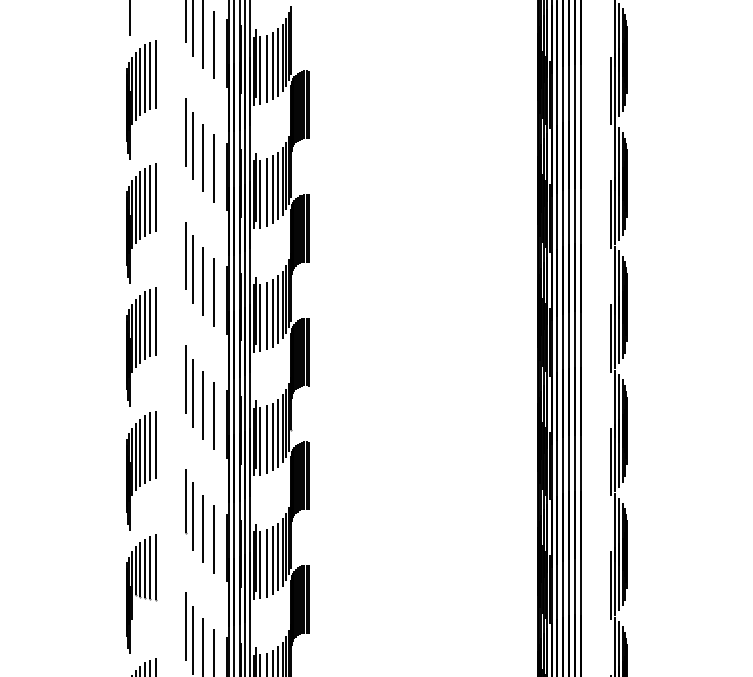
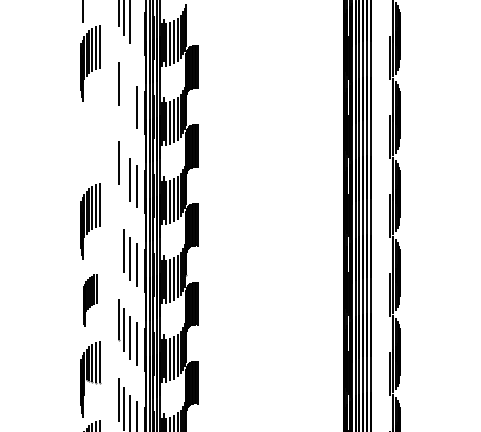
line: (213, 44) -> (136, 28), removed
line: (193, 145) -> (123, 92), removed
line: (202, 157) -> (129, 100), removed
part: (141, 223) -> (90, 142), removed
line: (193, 268) -> (123, 171), removed
line: (185, 380) -> (118, 242), removed
part: (141, 470) -> (90, 300), size x0.7

